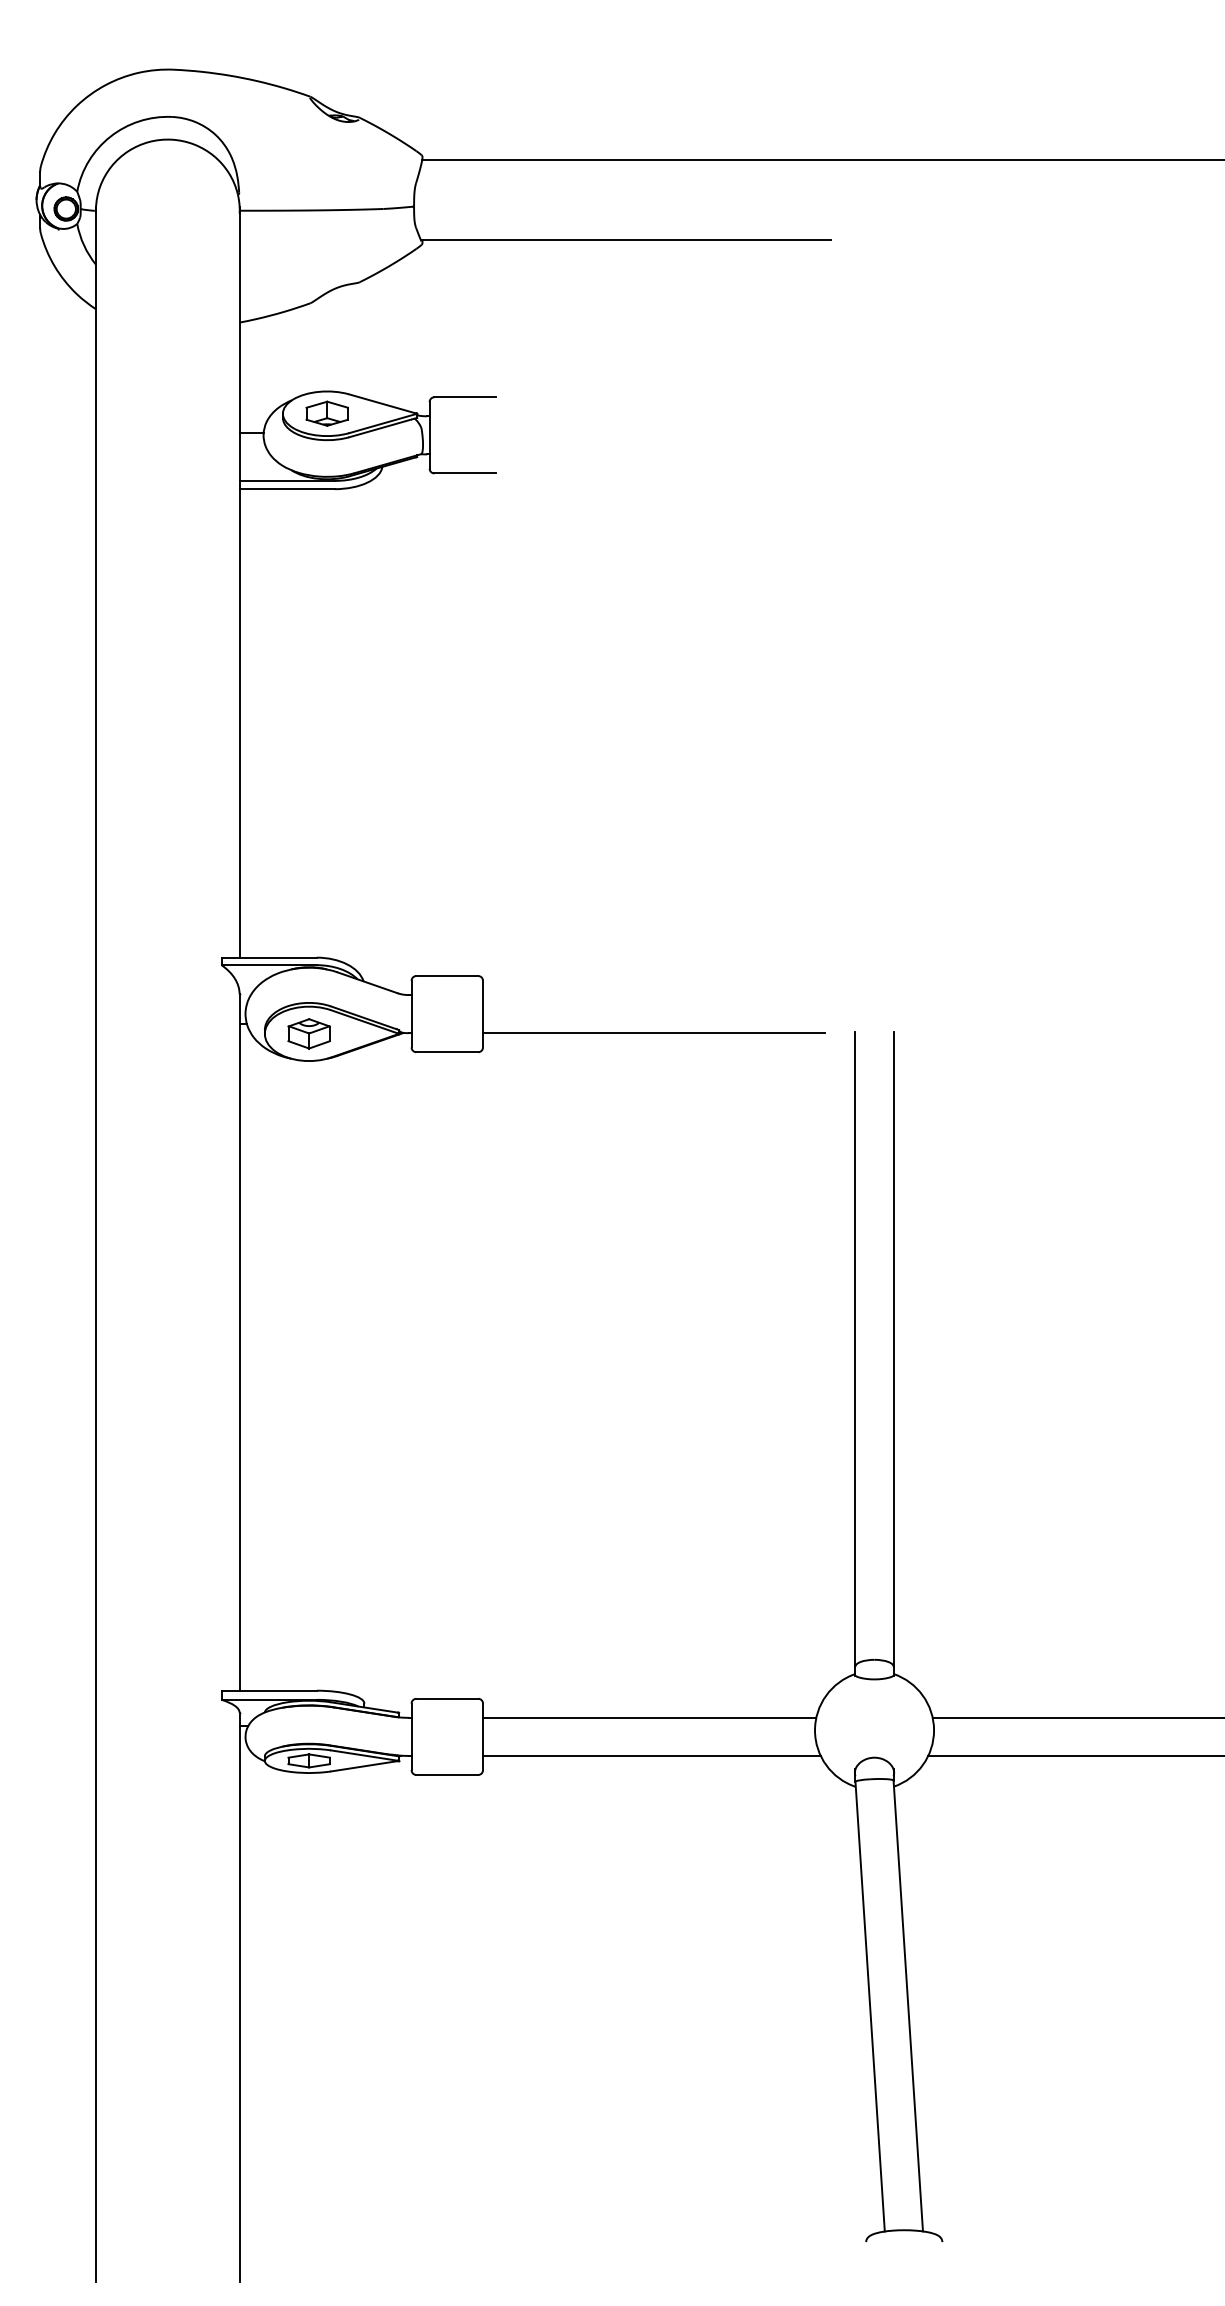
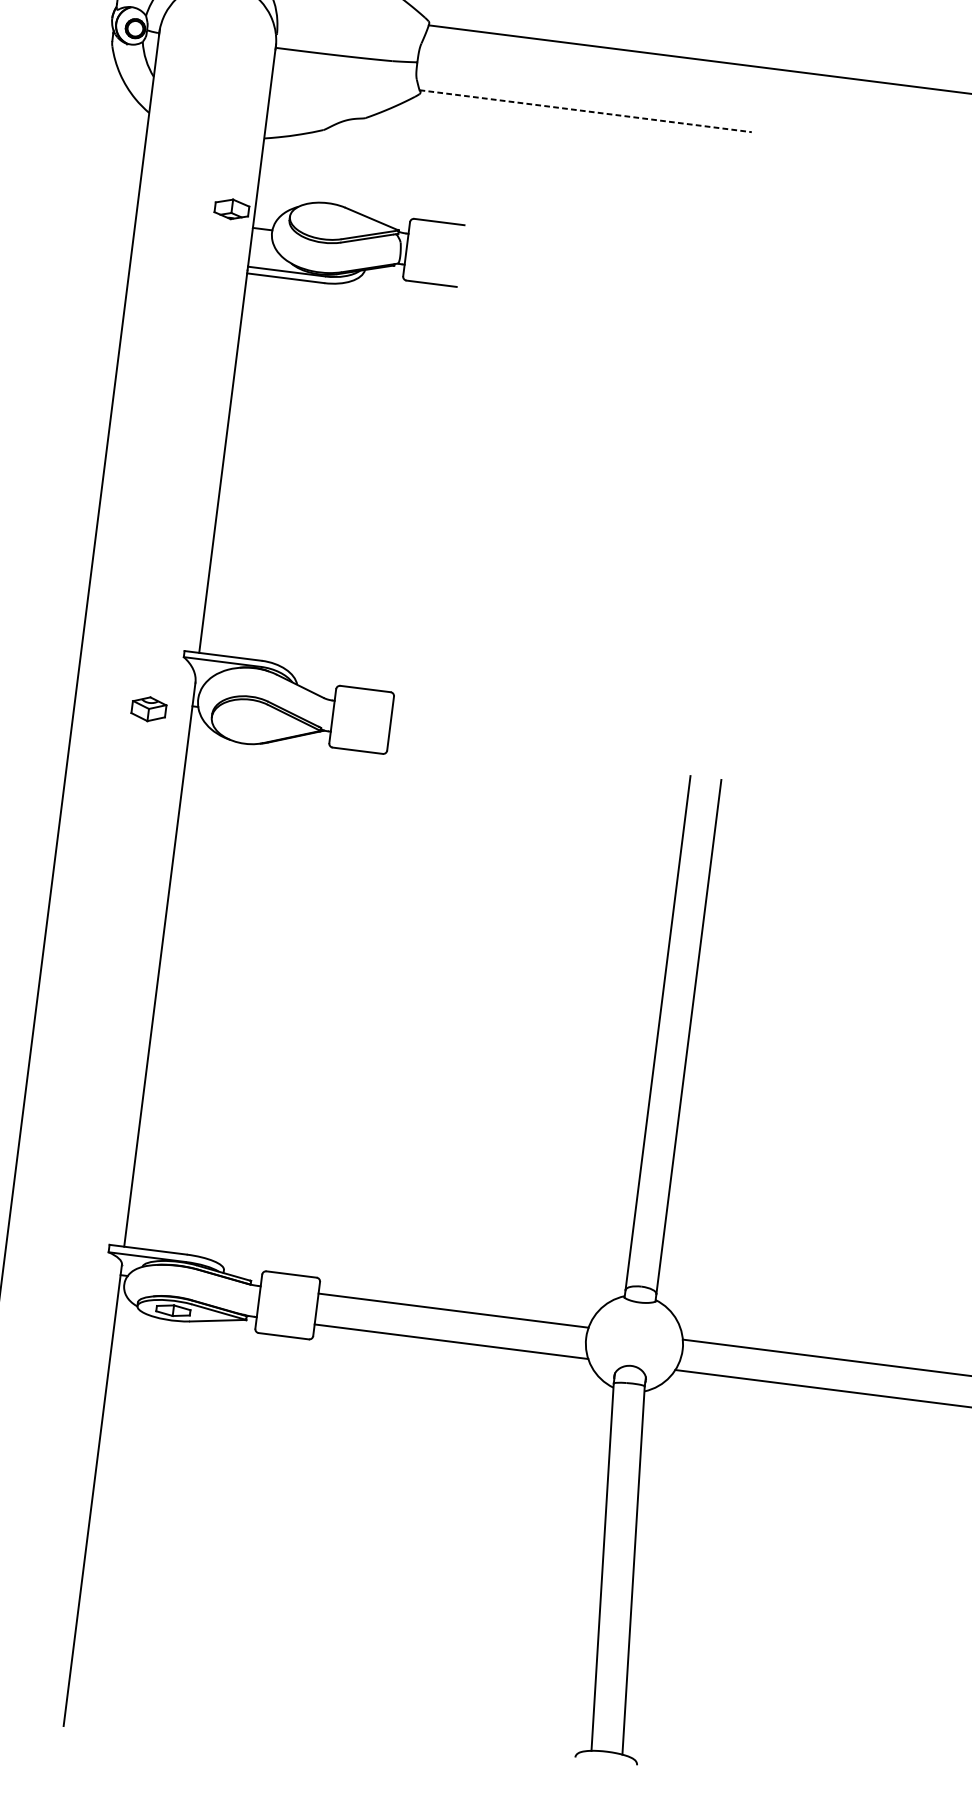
line: (626, 240) -> (586, 111), solid -> dashed
part: (326, 413) -> (231, 209), moved
part: (308, 1033) -> (148, 708), moved
line: (654, 1033) -> (527, 756), removed

